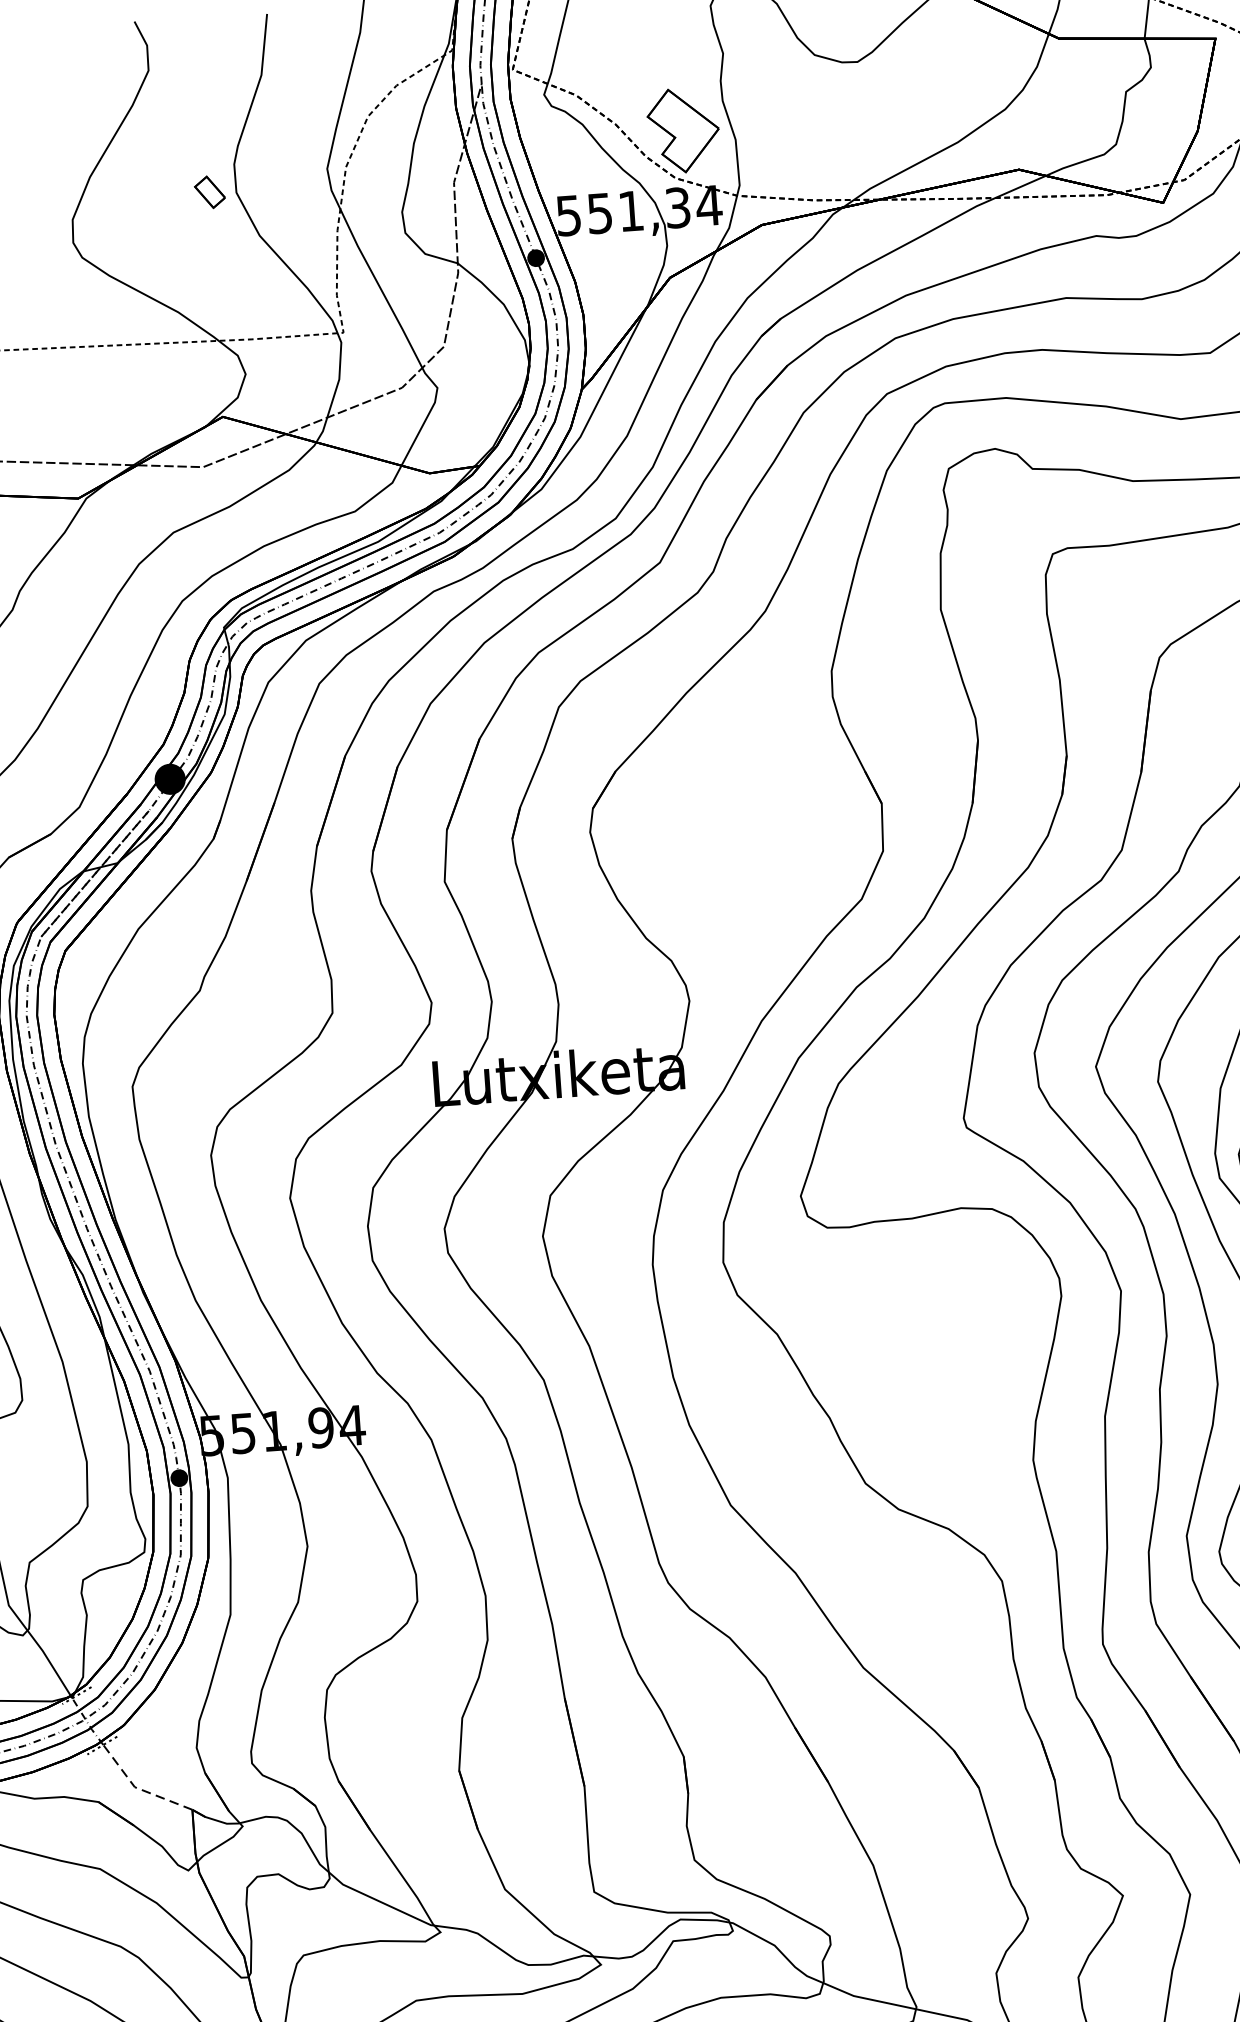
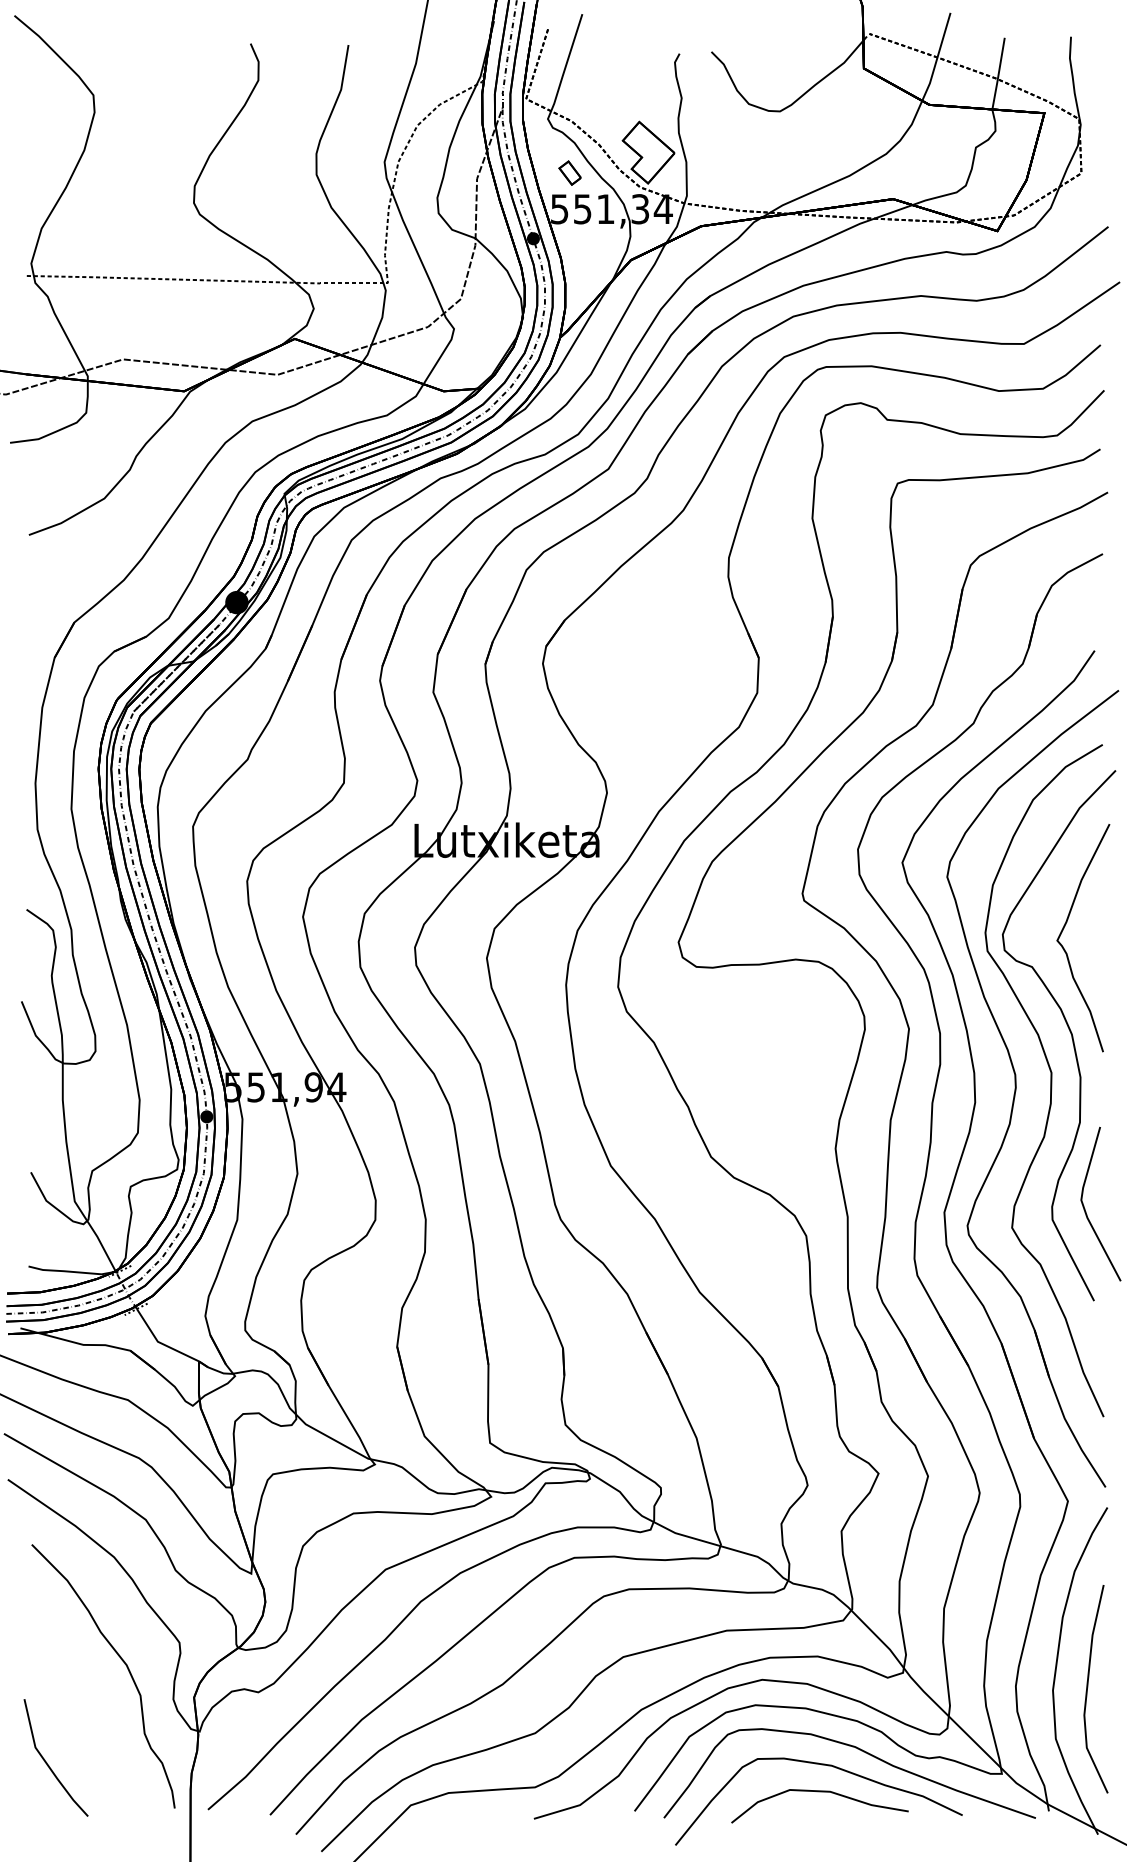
part: (209, 191) -> (569, 172), moved
line: (138, 1789) -> (160, 1343), dashed -> solid

